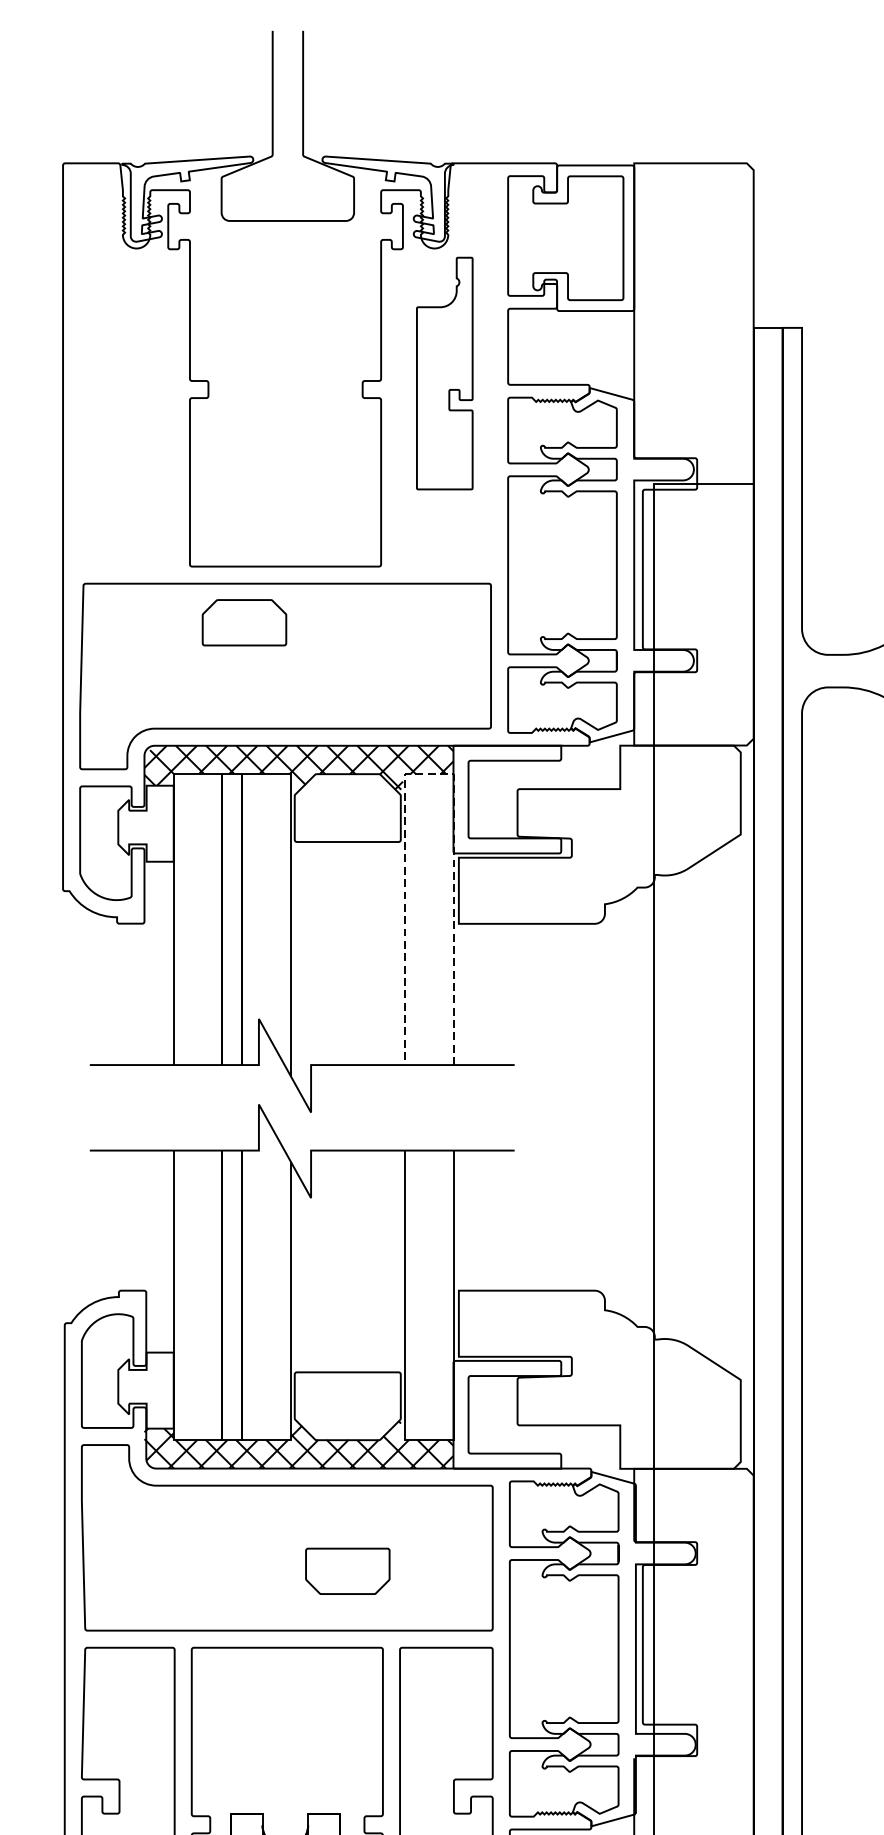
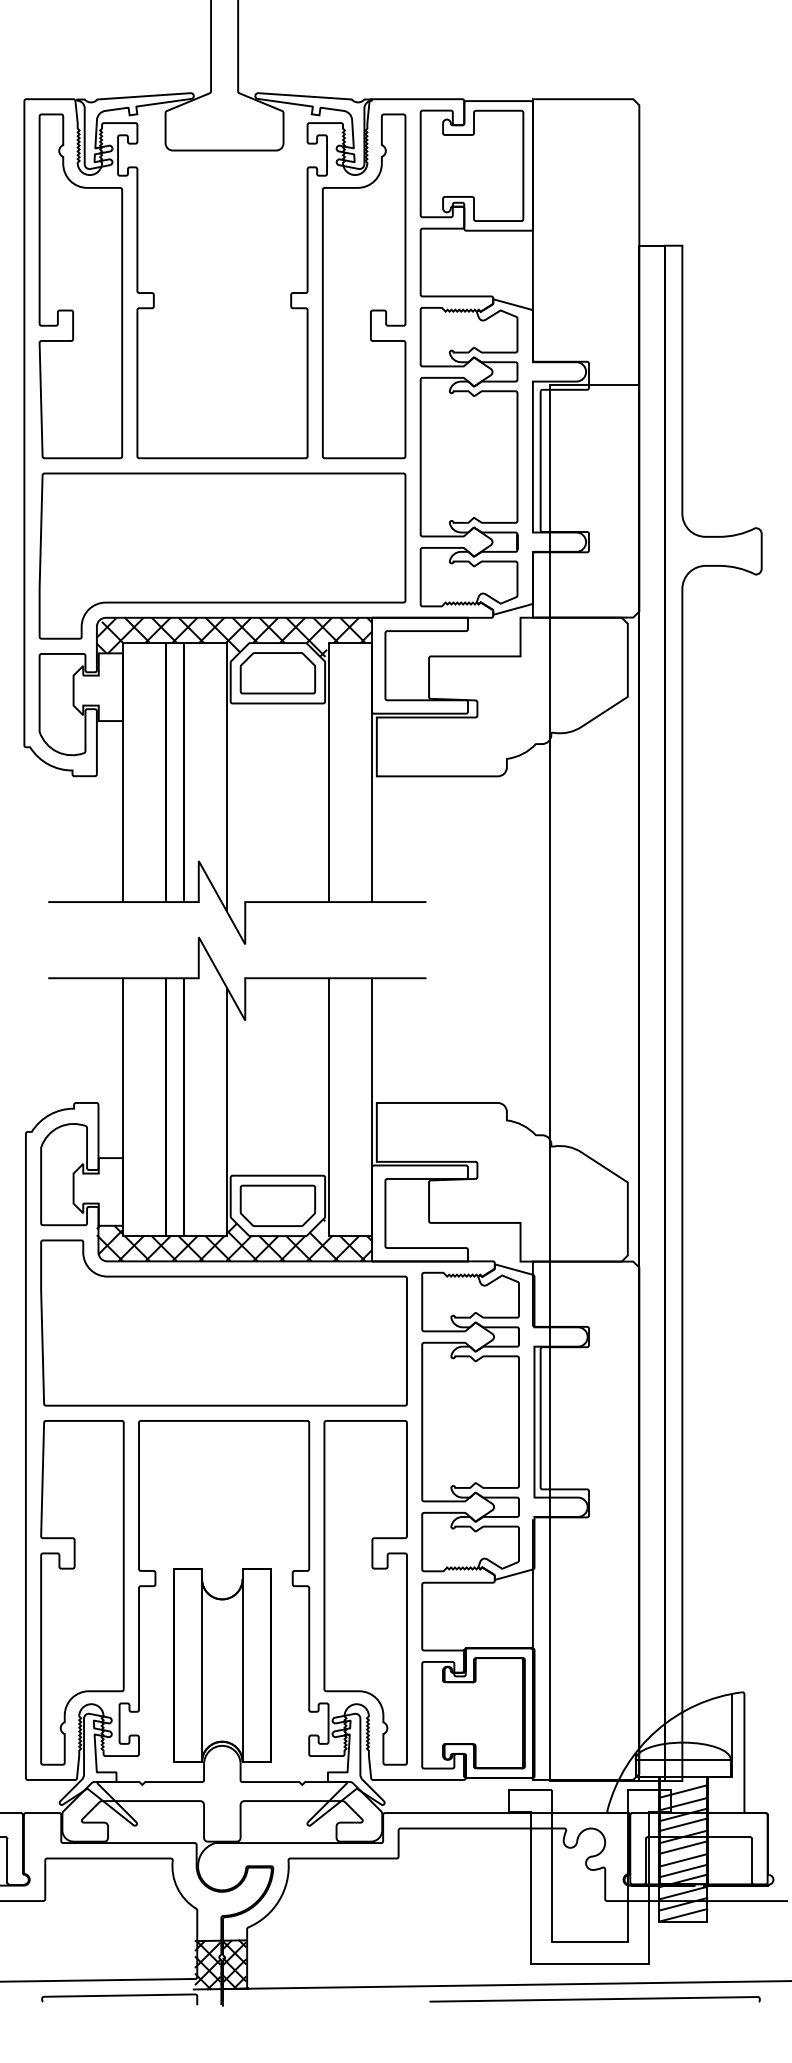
part: (126, 373) -> (80, 286), added
part: (445, 373) -> (364, 286), size x1.67
part: (243, 623) -> (277, 673), moved
line: (429, 774) -> (350, 643), dashed -> solid
part: (347, 1570) -> (277, 1205), moved

